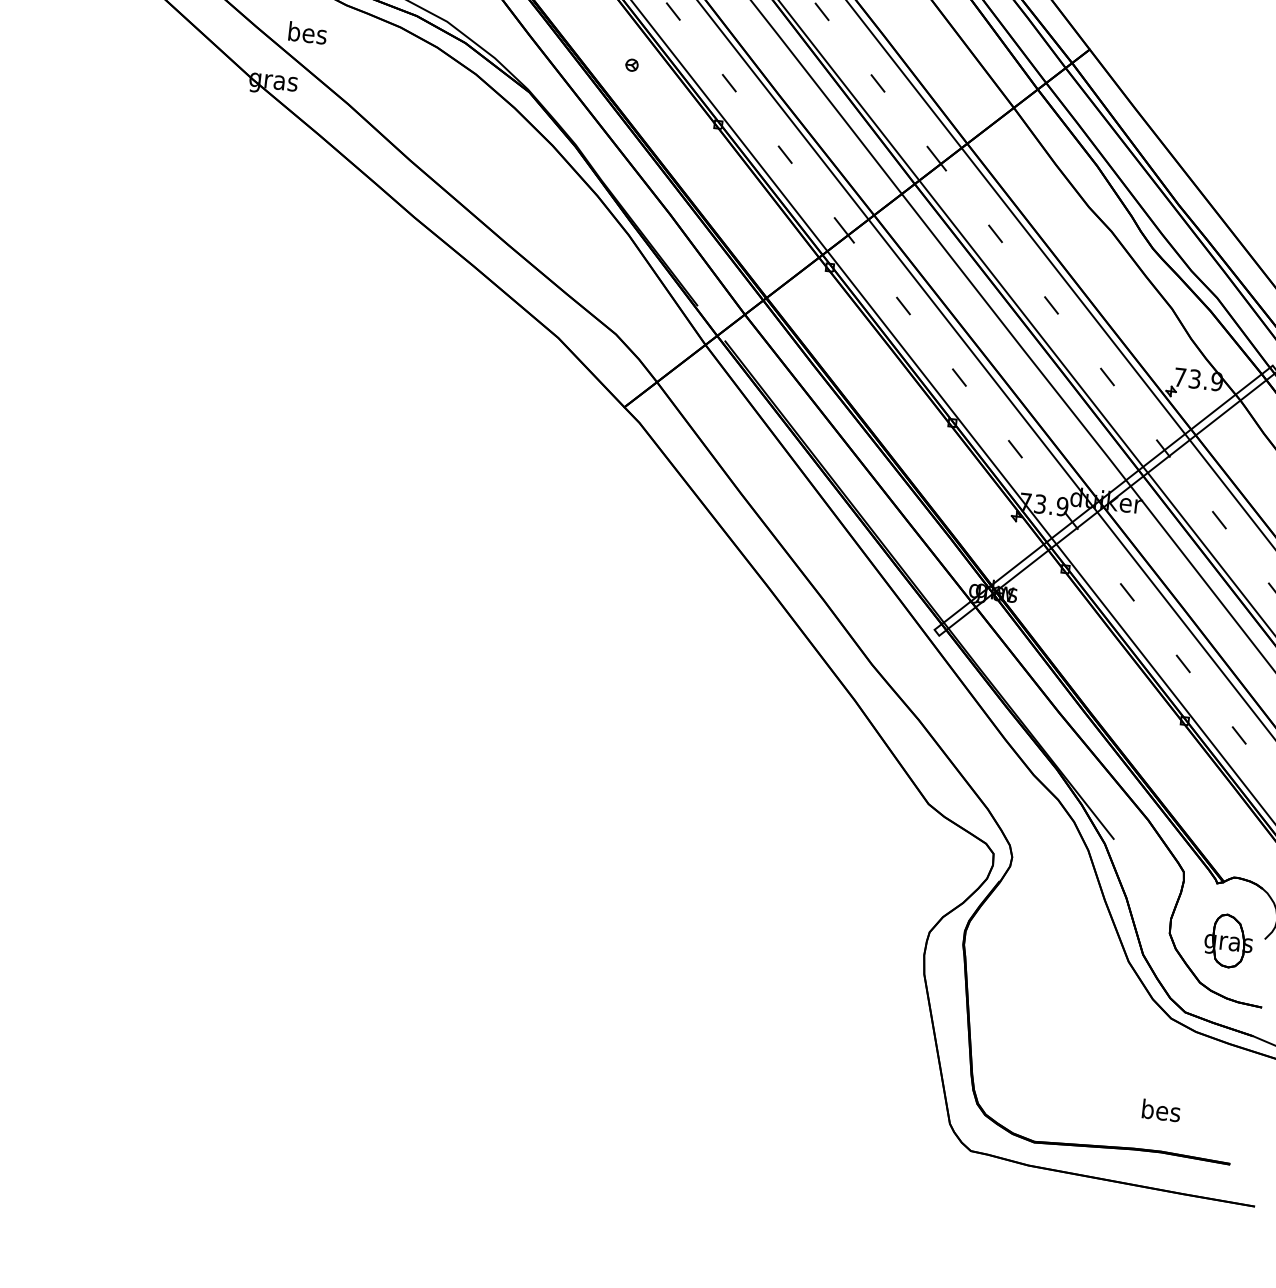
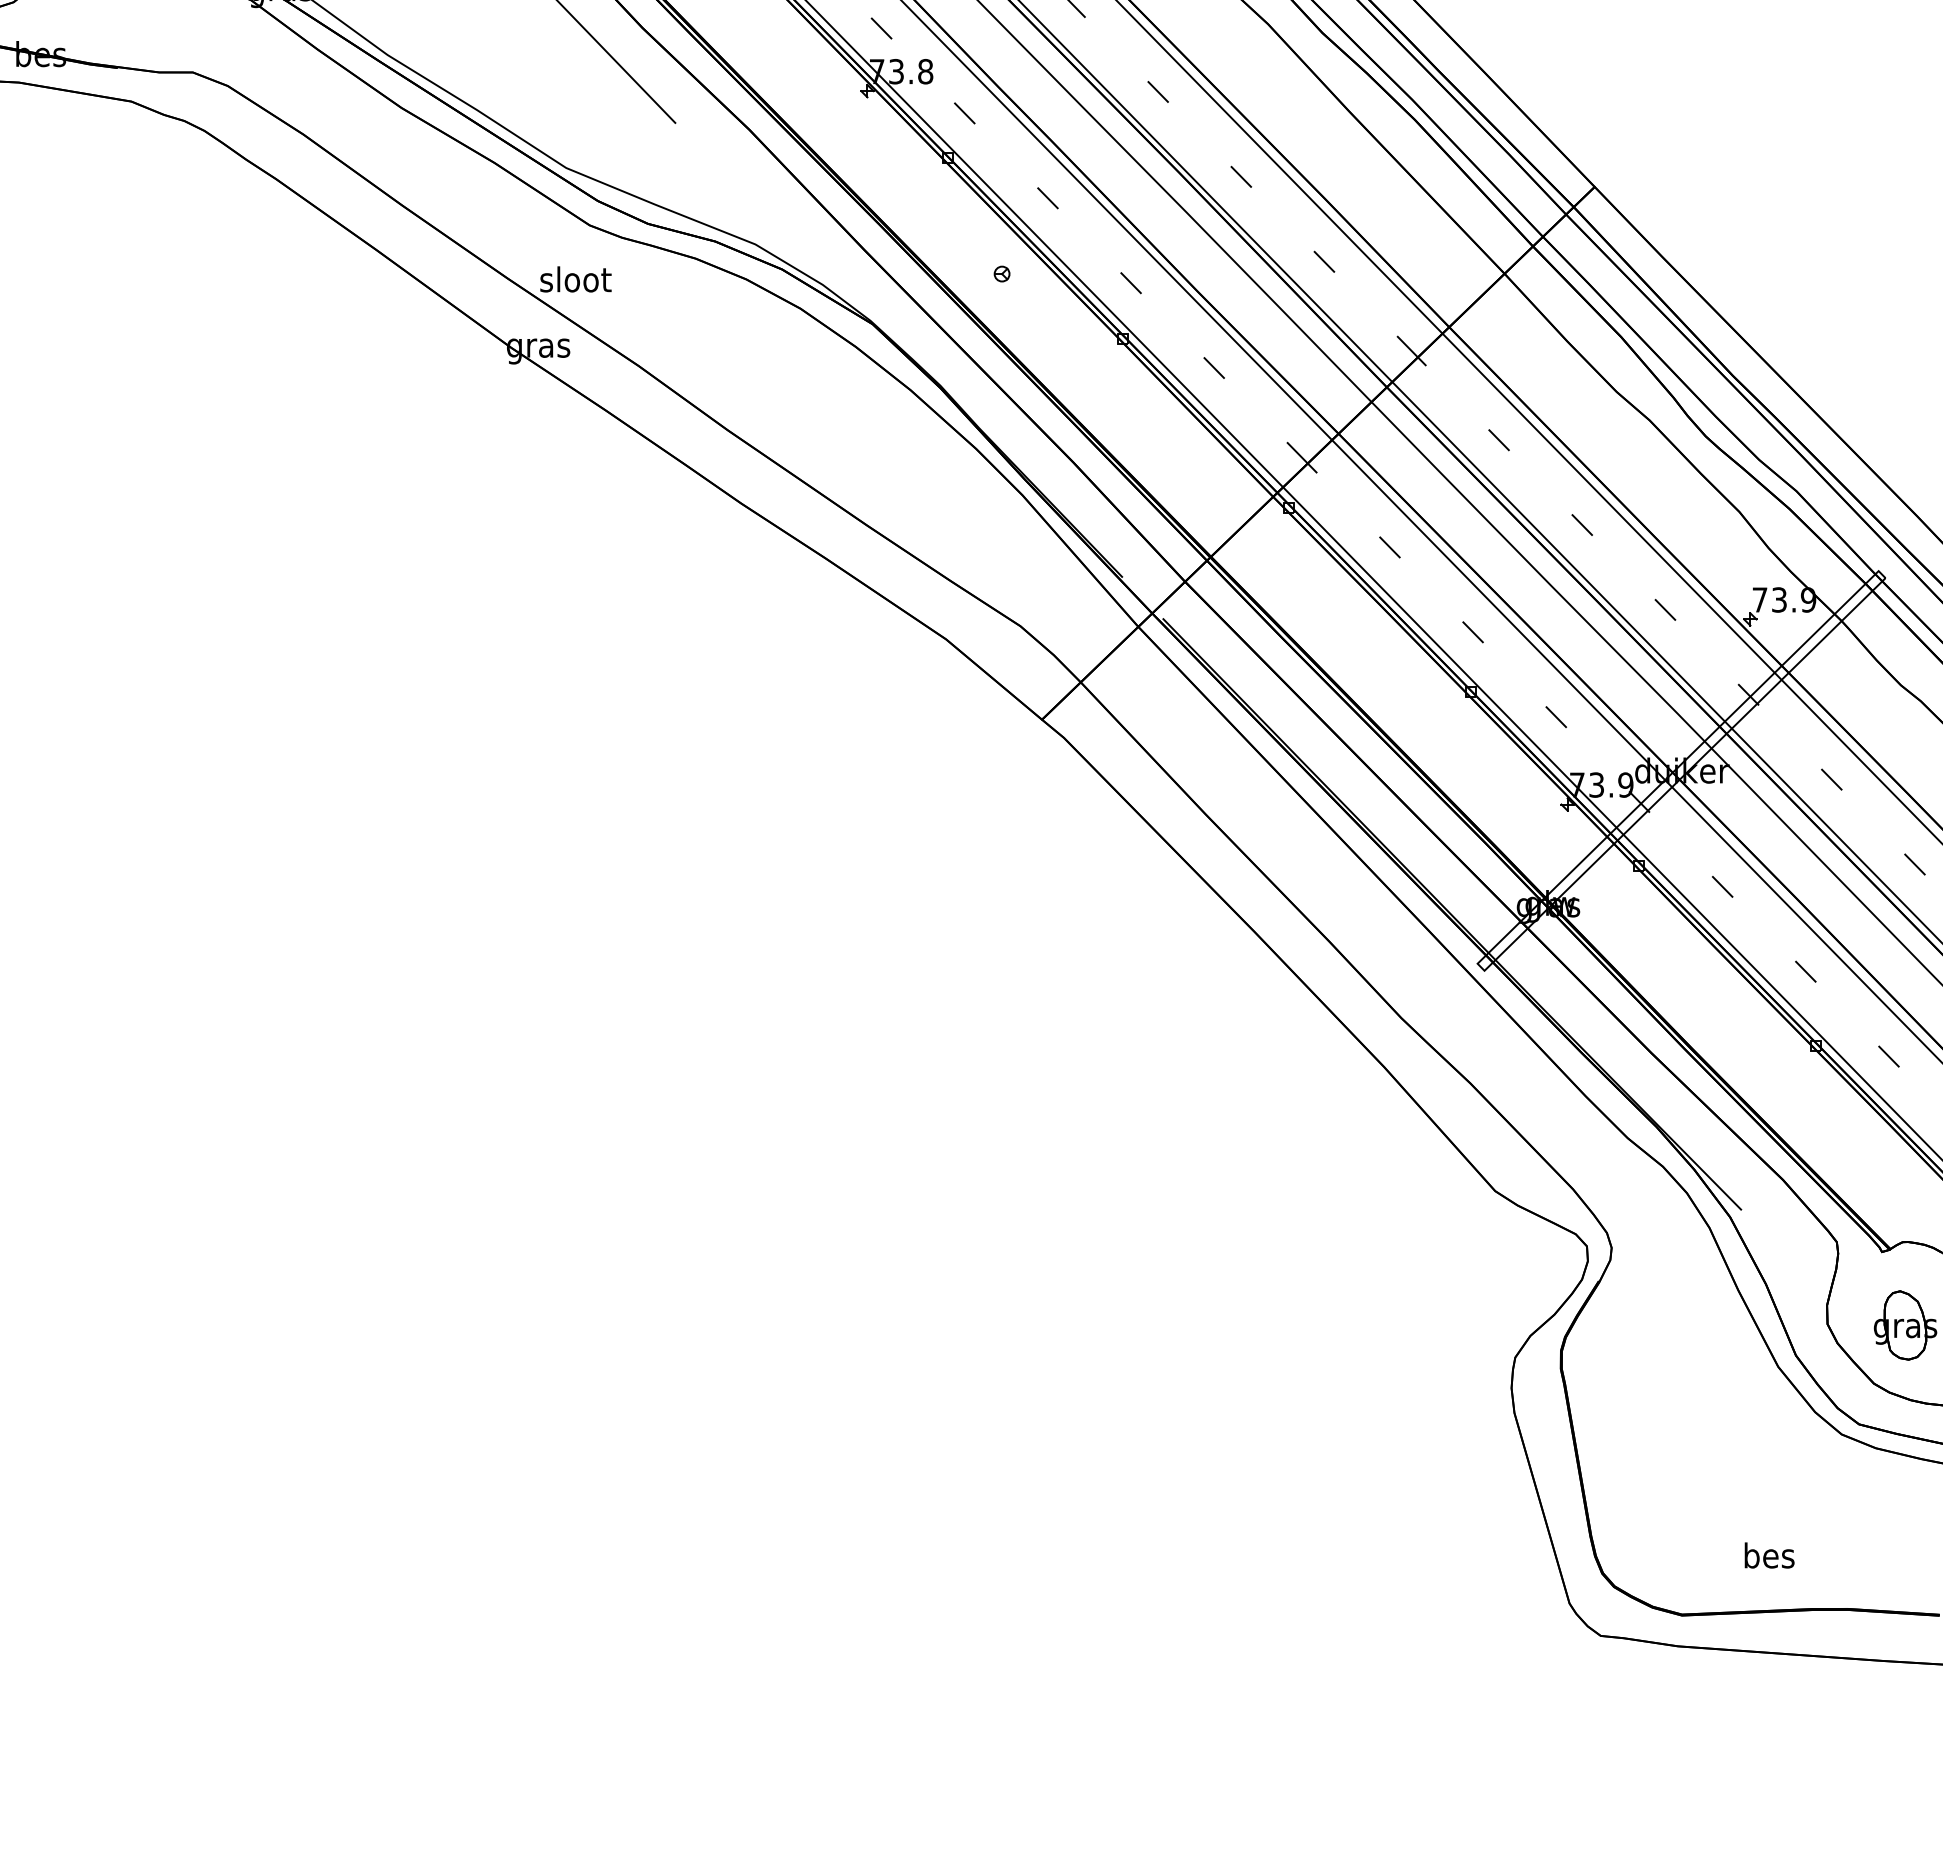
text: (307, 33) -> (575, 279), bes -> sloot
text: (1161, 1110) -> (1769, 1555), moved

